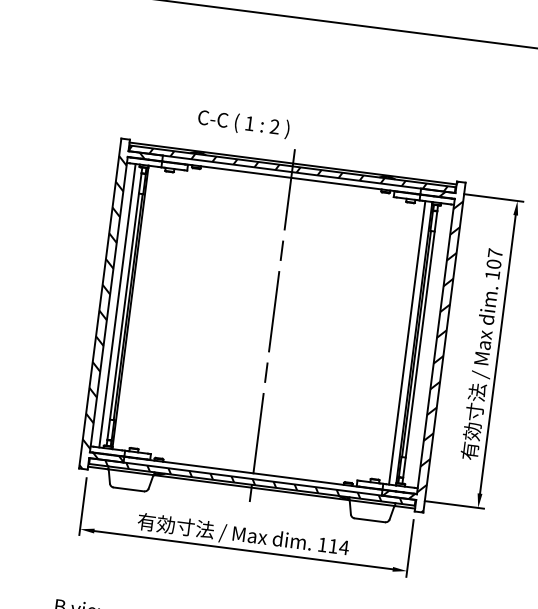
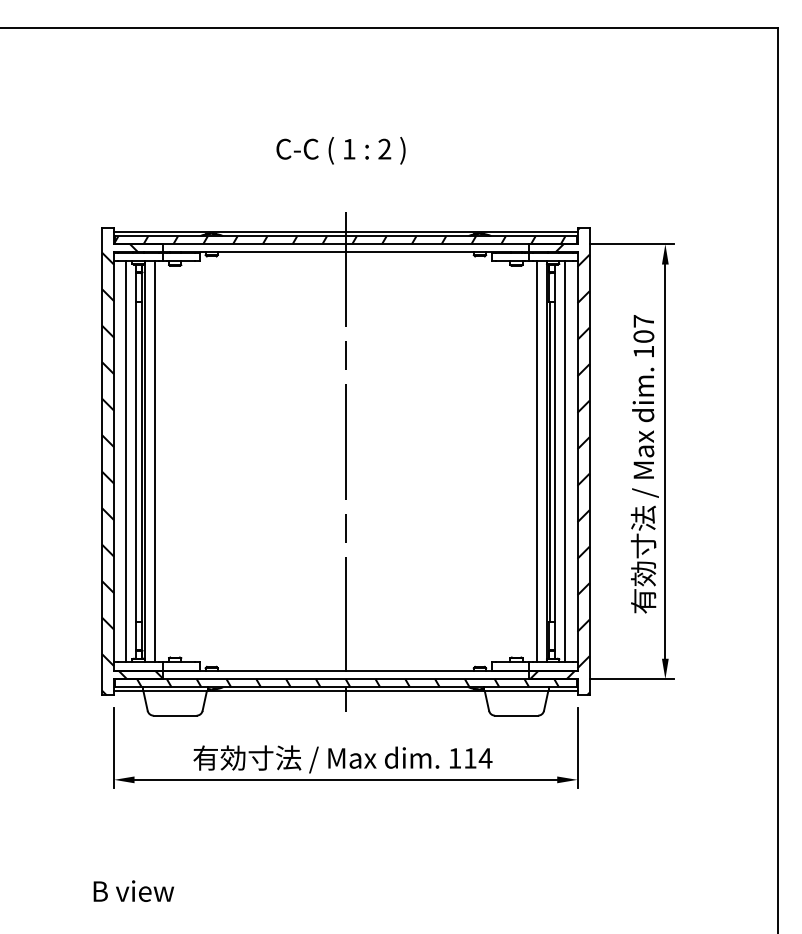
text: (243, 123) -> (340, 150), moved
line: (137, 308) -> (154, 461), added
line: (427, 345) -> (565, 461), added

